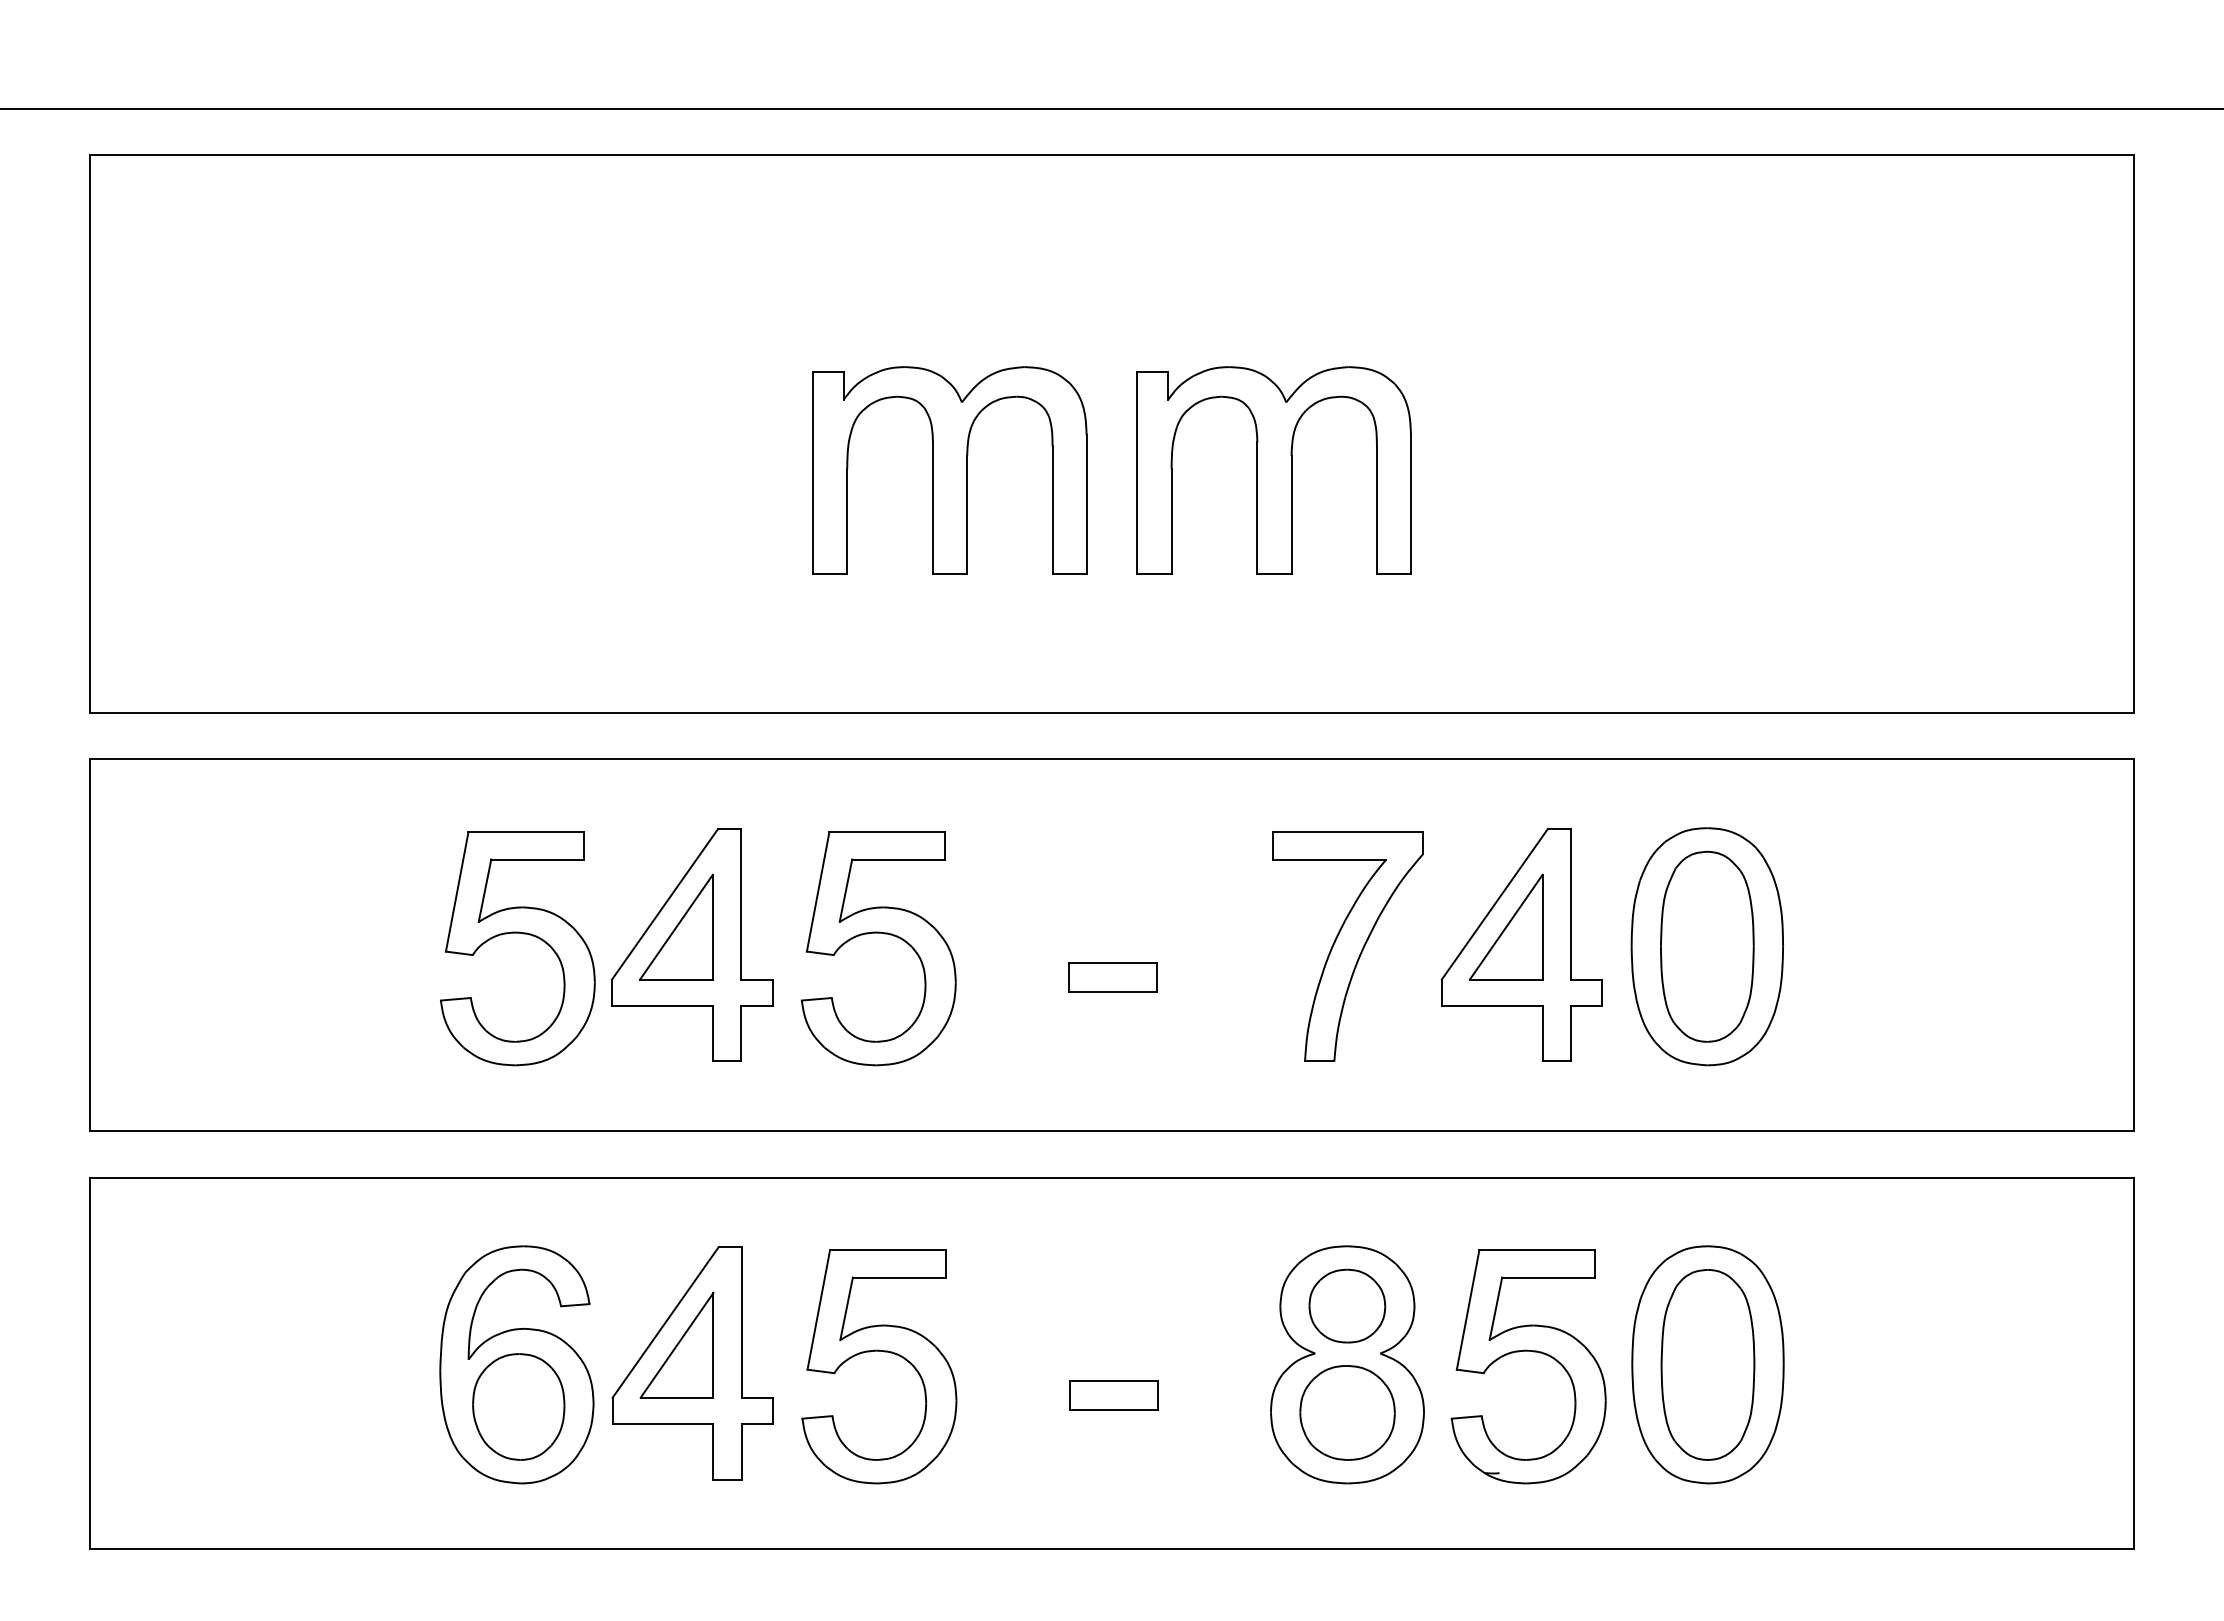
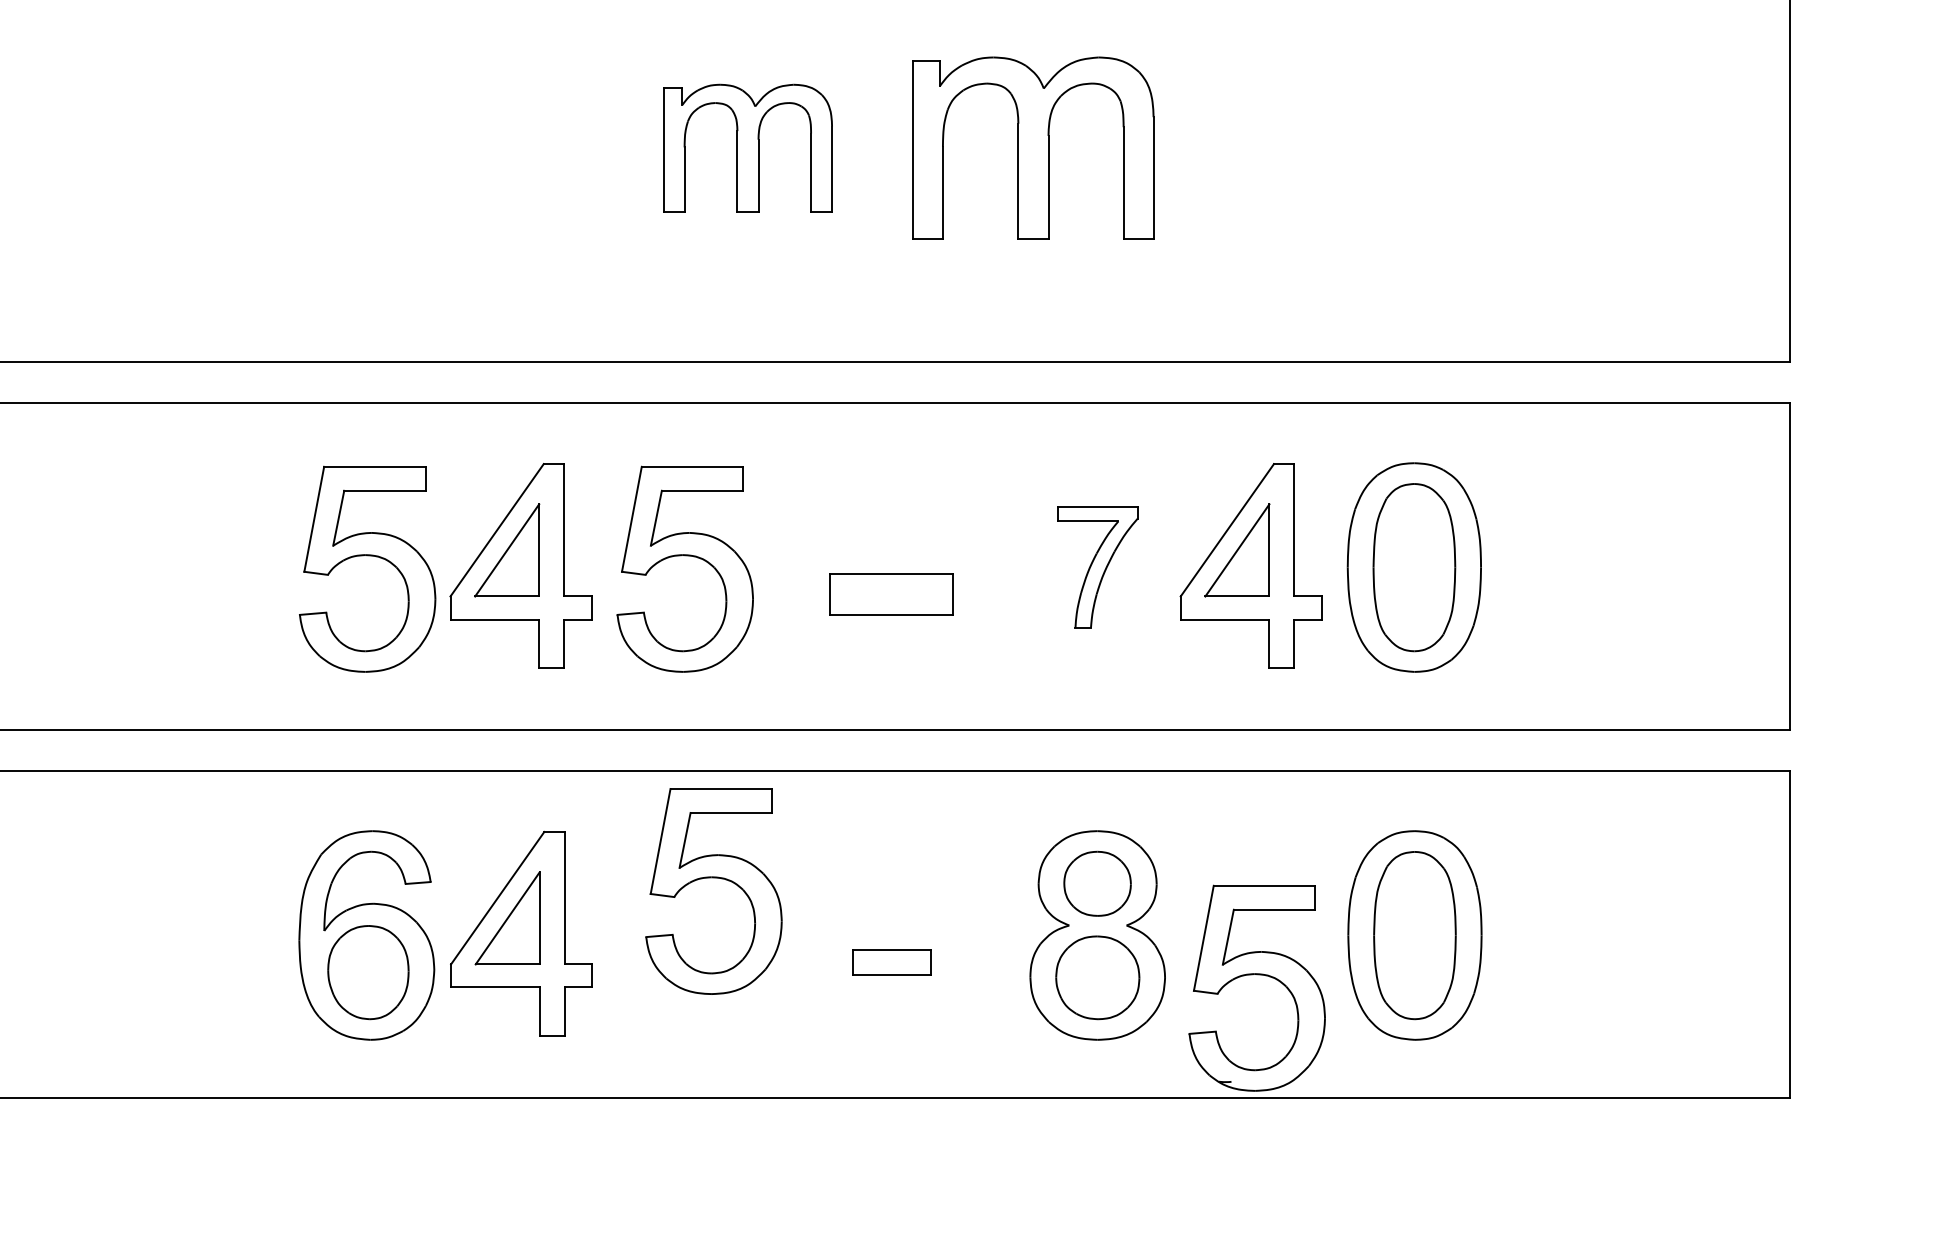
part: (949, 470) -> (747, 148), size x0.7
part: (1347, 946) -> (1097, 567), size x0.6
part: (1112, 977) -> (890, 594), size x1.6
part: (884, 1352) -> (718, 878), moved
part: (1533, 1352) -> (1261, 975), moved

